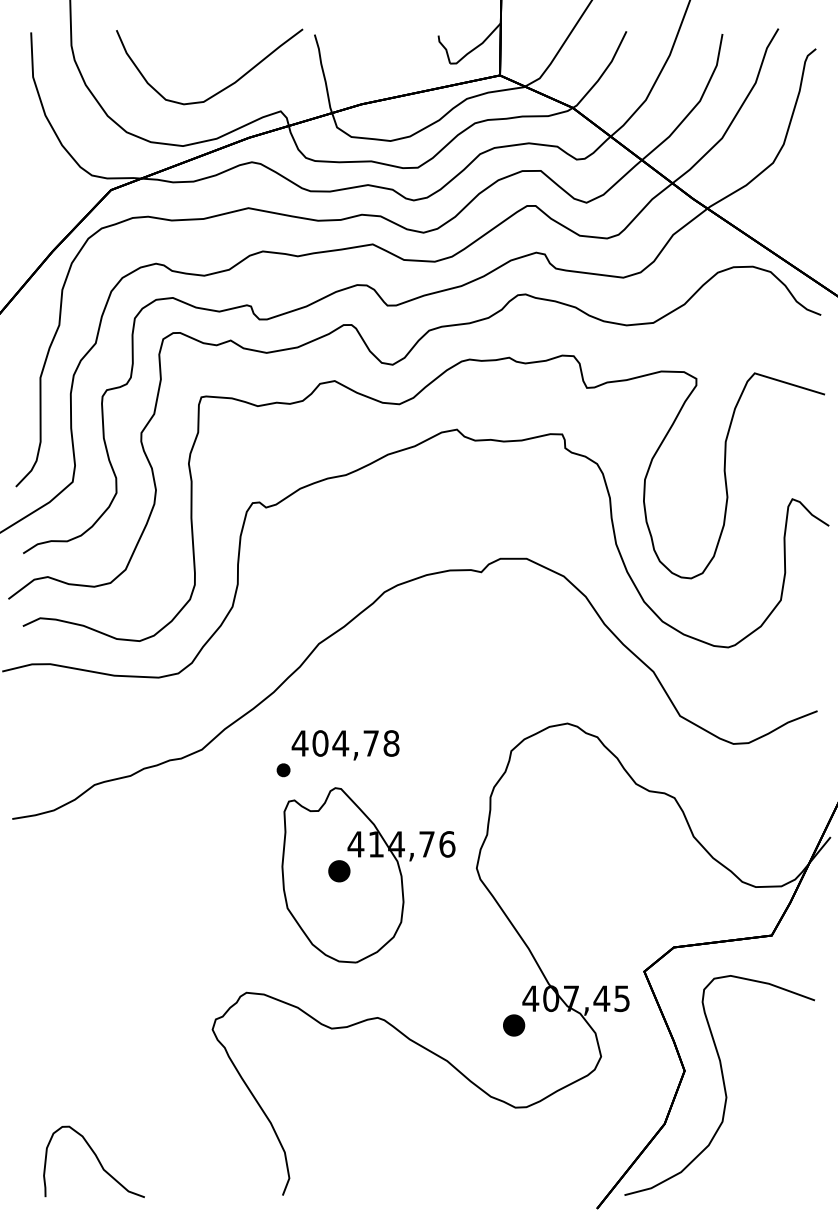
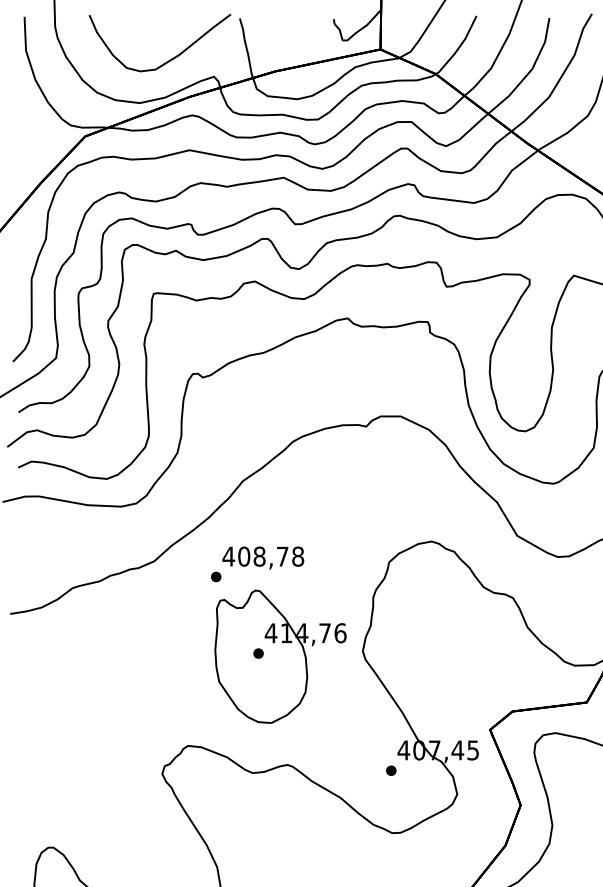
text: (340, 743) -> (259, 556), 404,78 -> 408,78
part: (339, 870) -> (258, 653), size x0.62
part: (514, 1025) -> (391, 770), size x0.62

